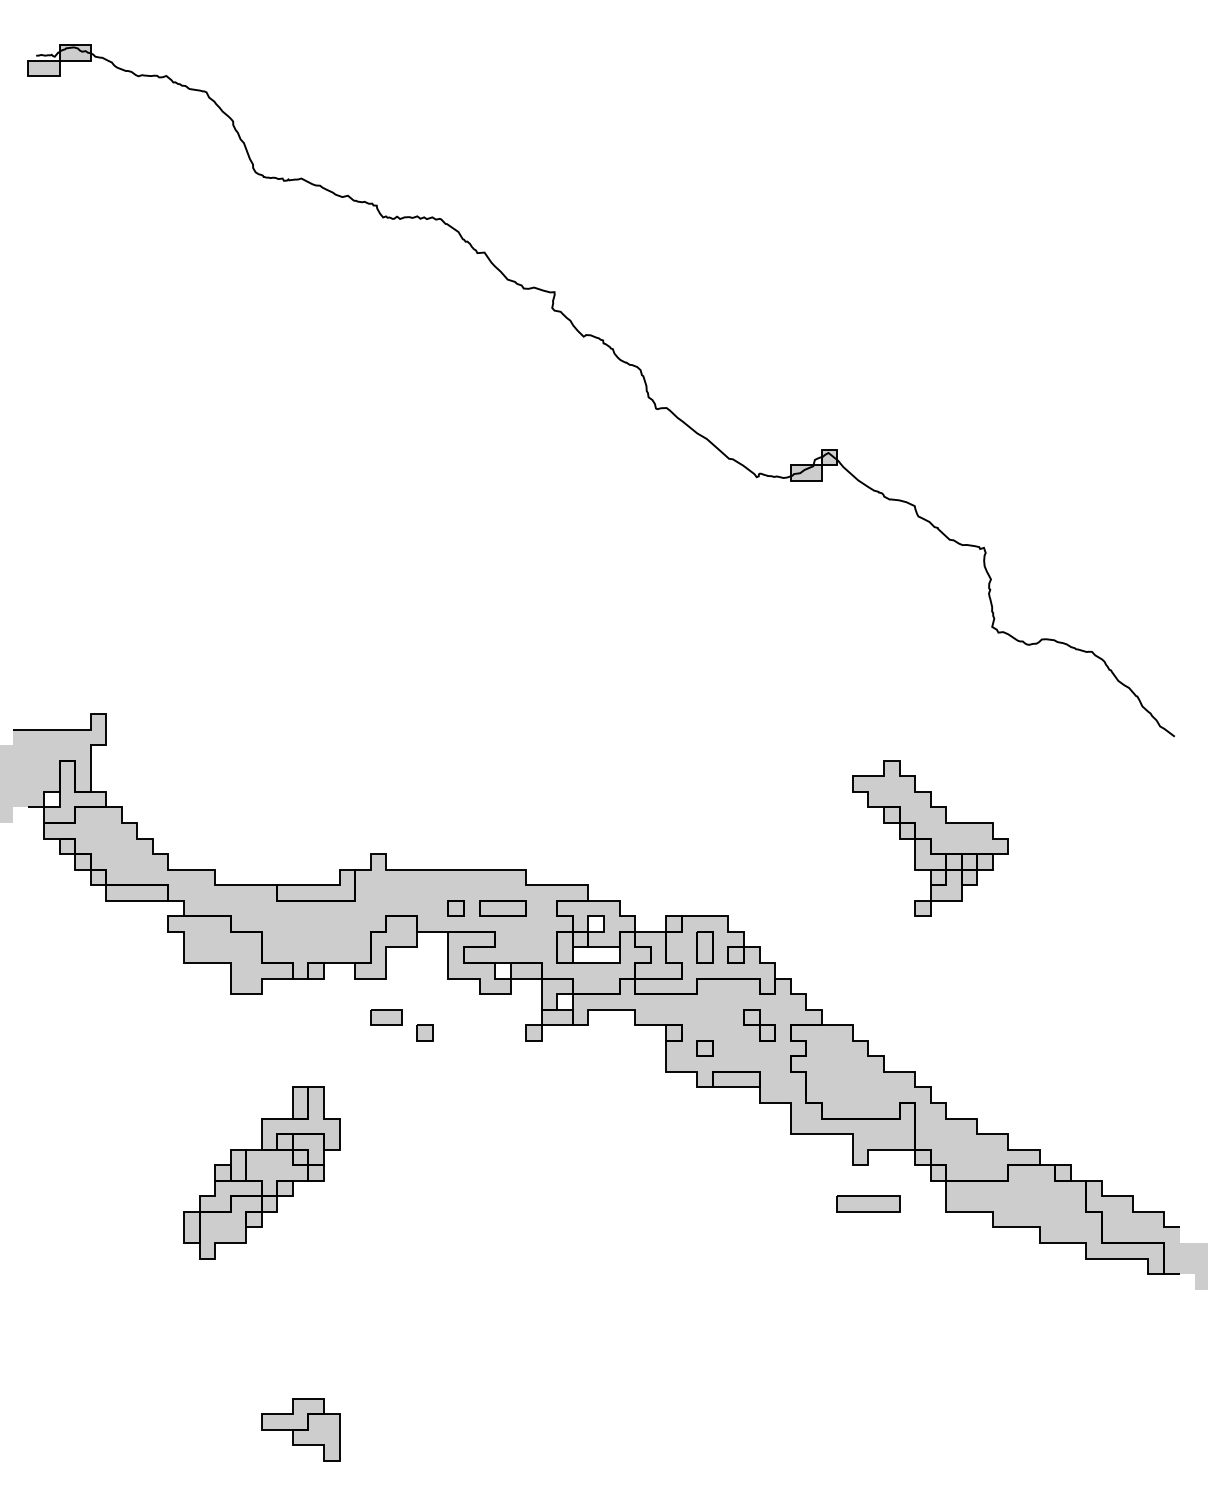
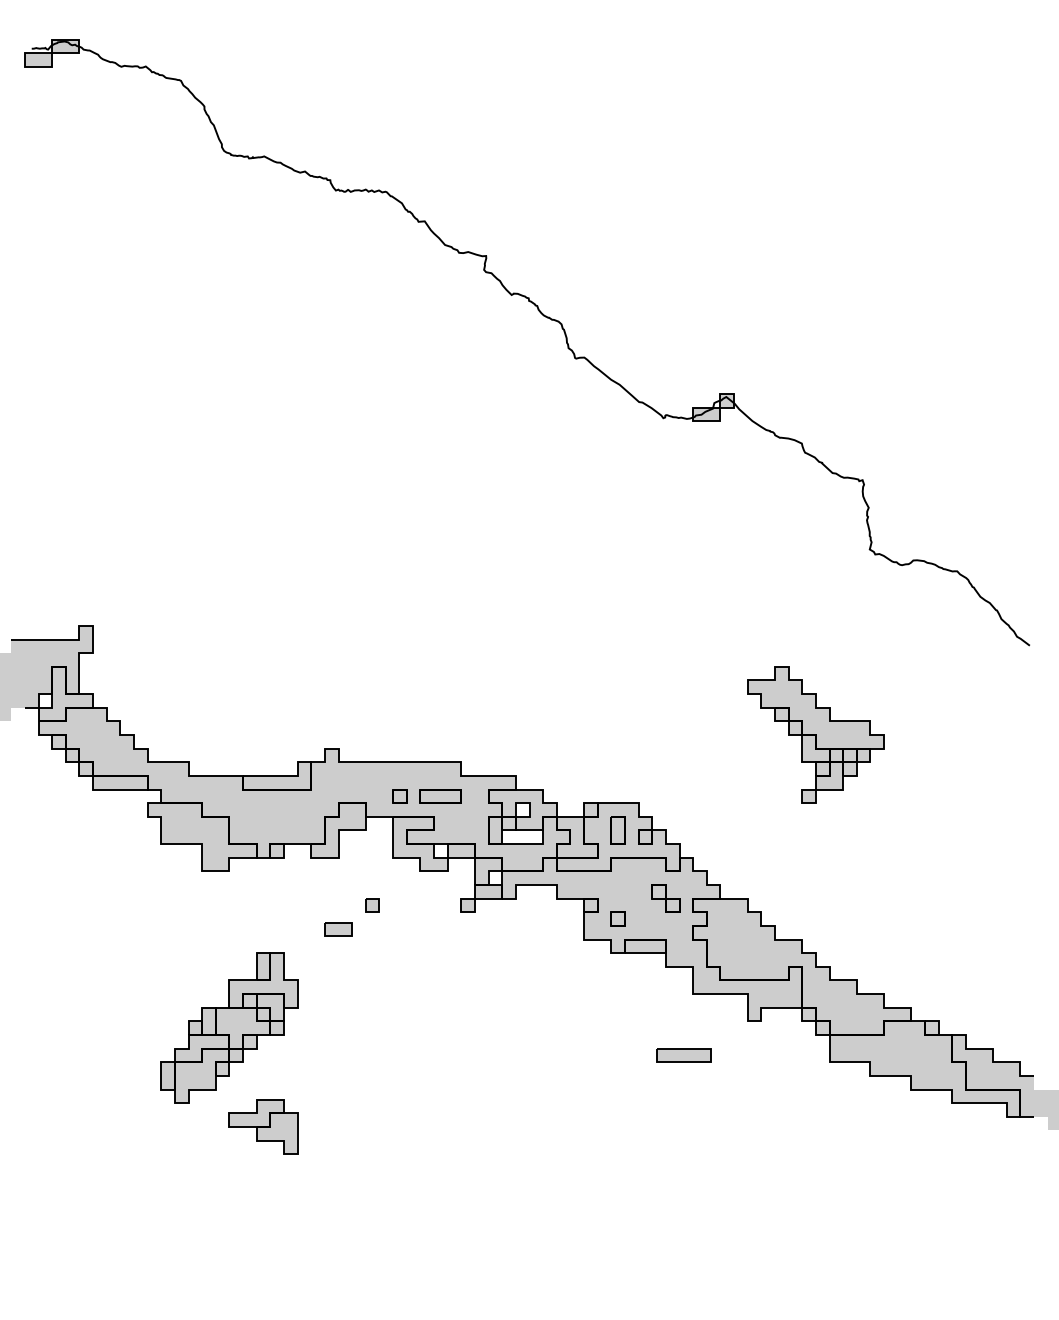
part: (386, 1017) -> (338, 929), moved
part: (868, 1203) -> (684, 1054), moved
part: (300, 1429) -> (263, 1126), moved

